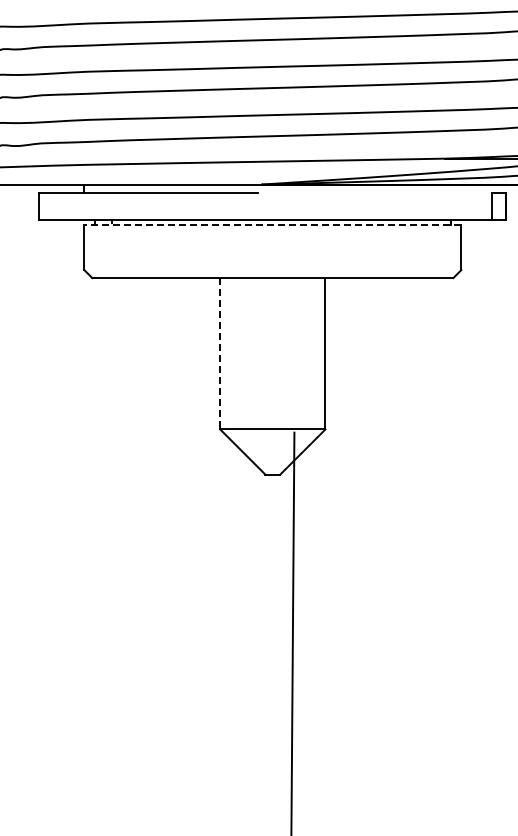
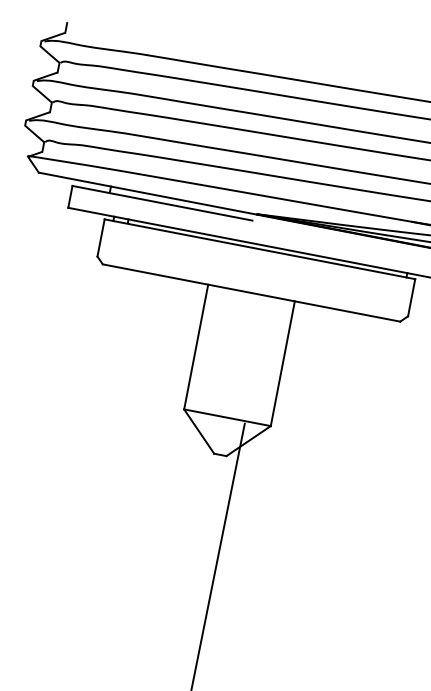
line: (272, 225) -> (259, 249), dashed -> solid
line: (220, 353) -> (196, 346), dashed -> solid

